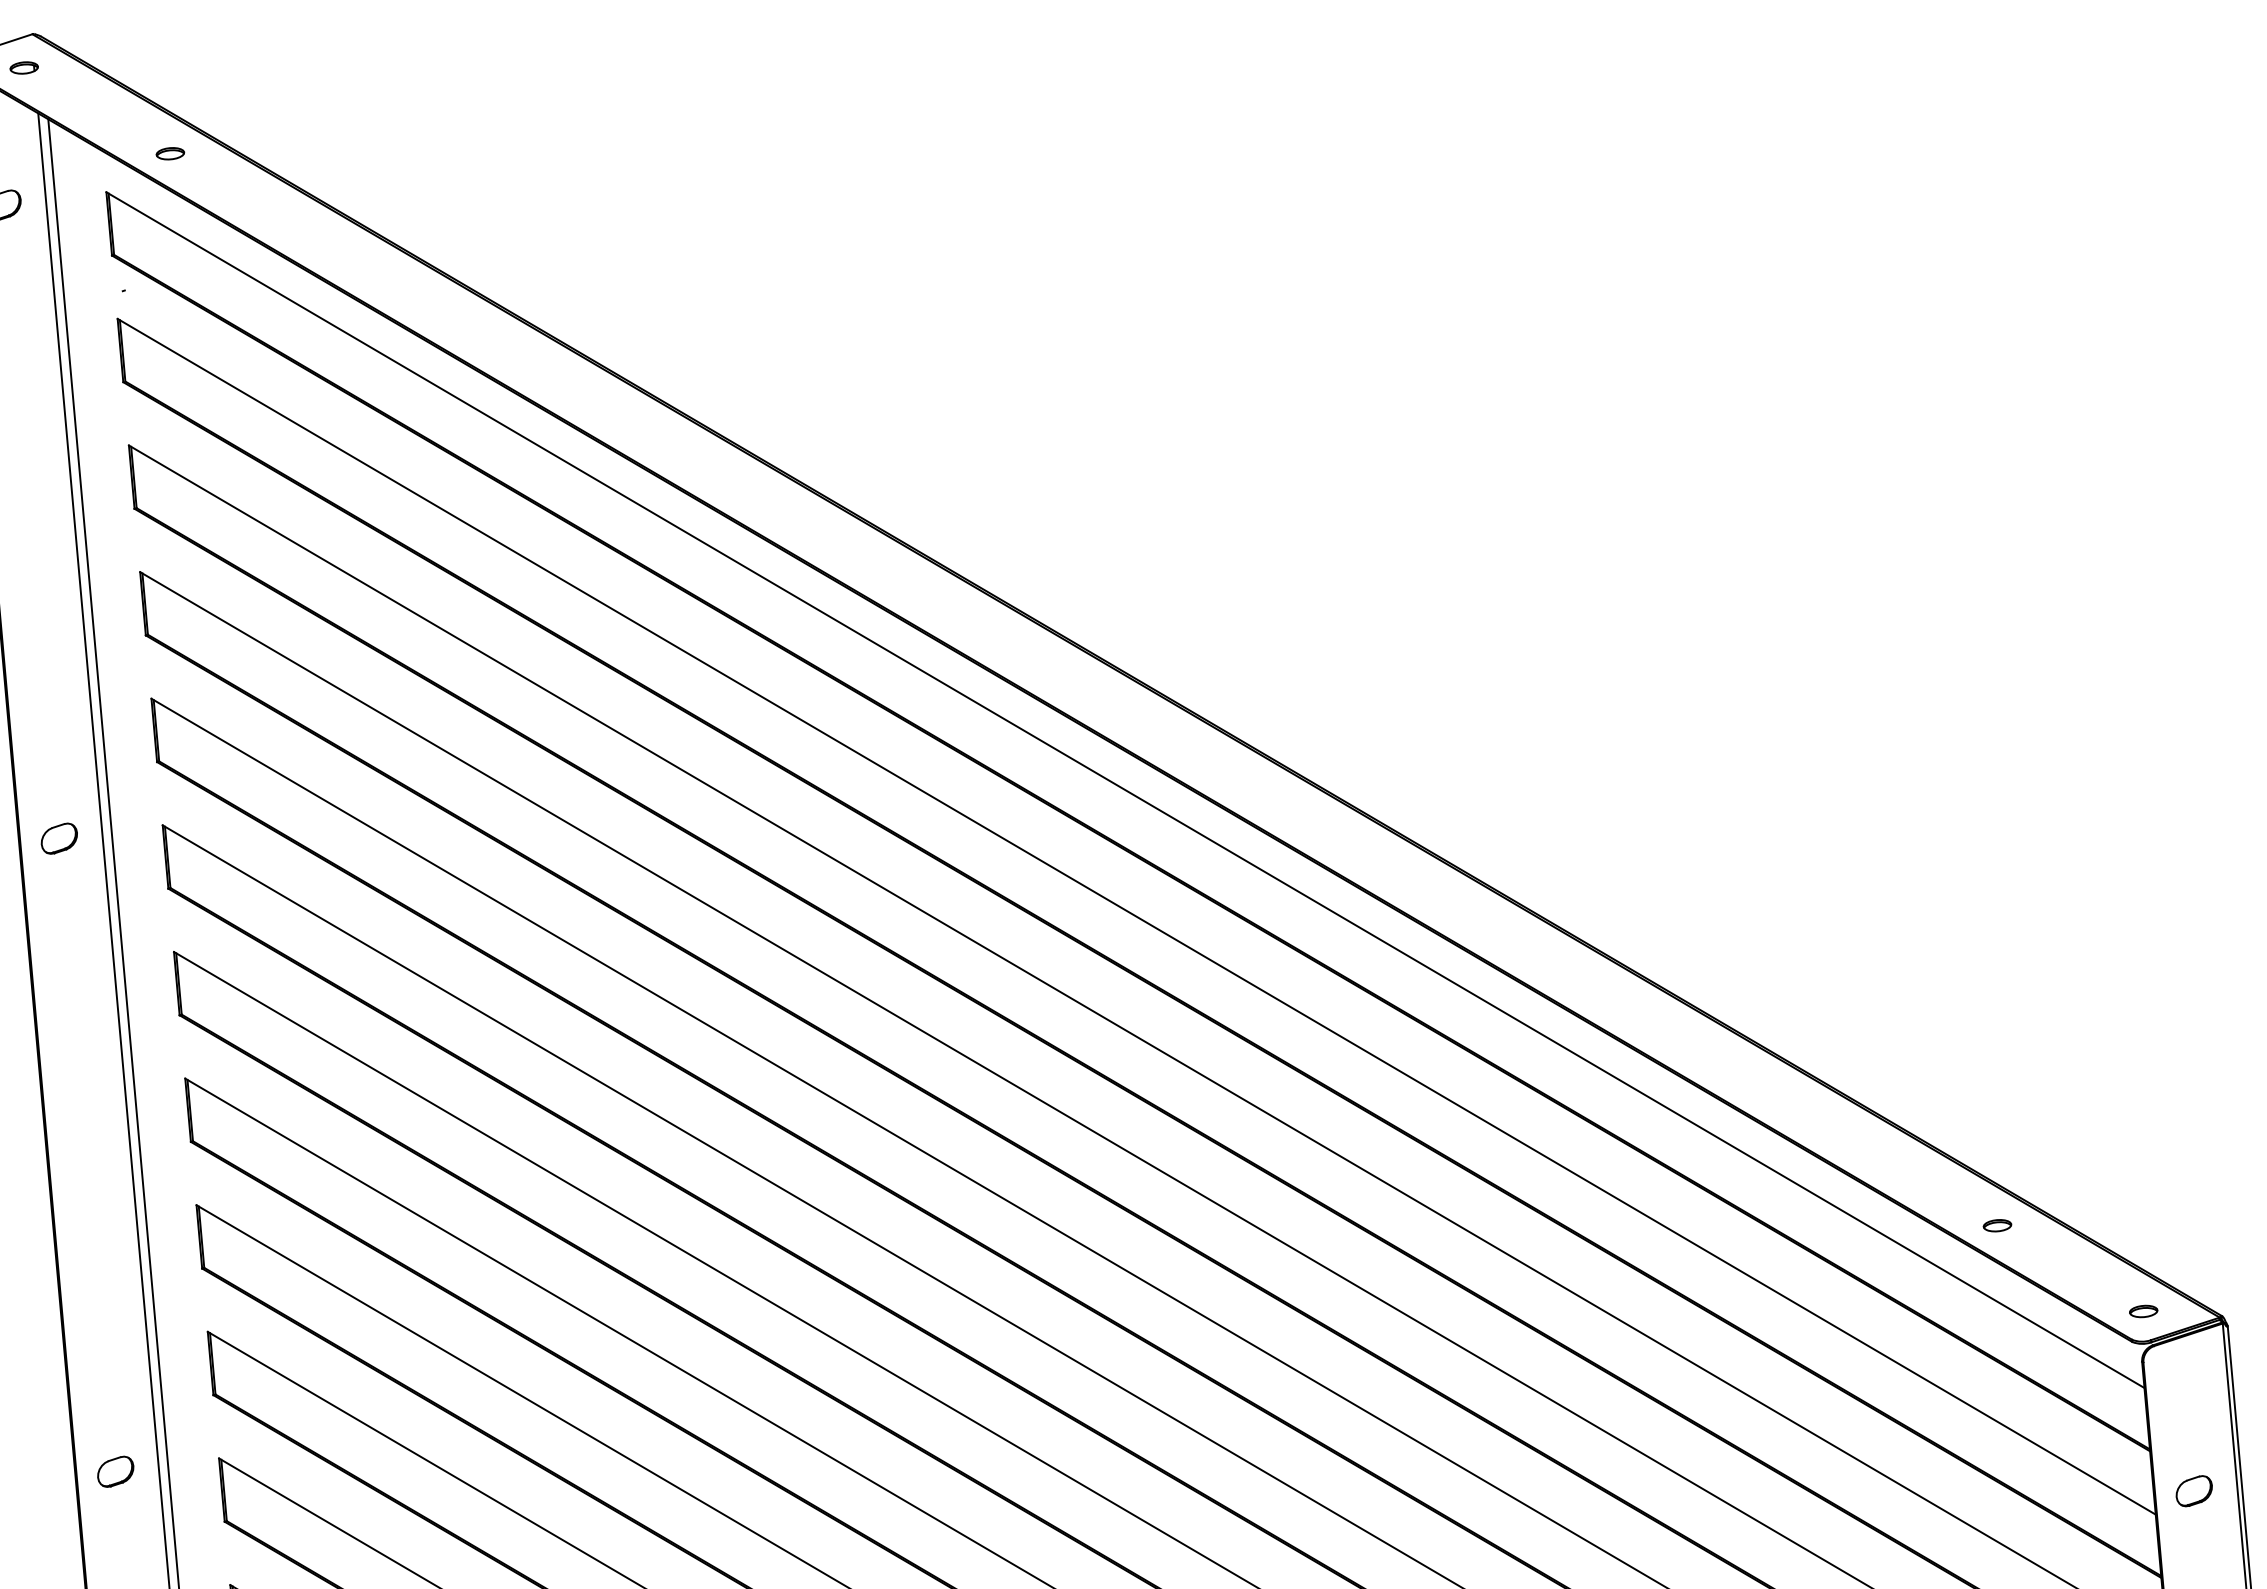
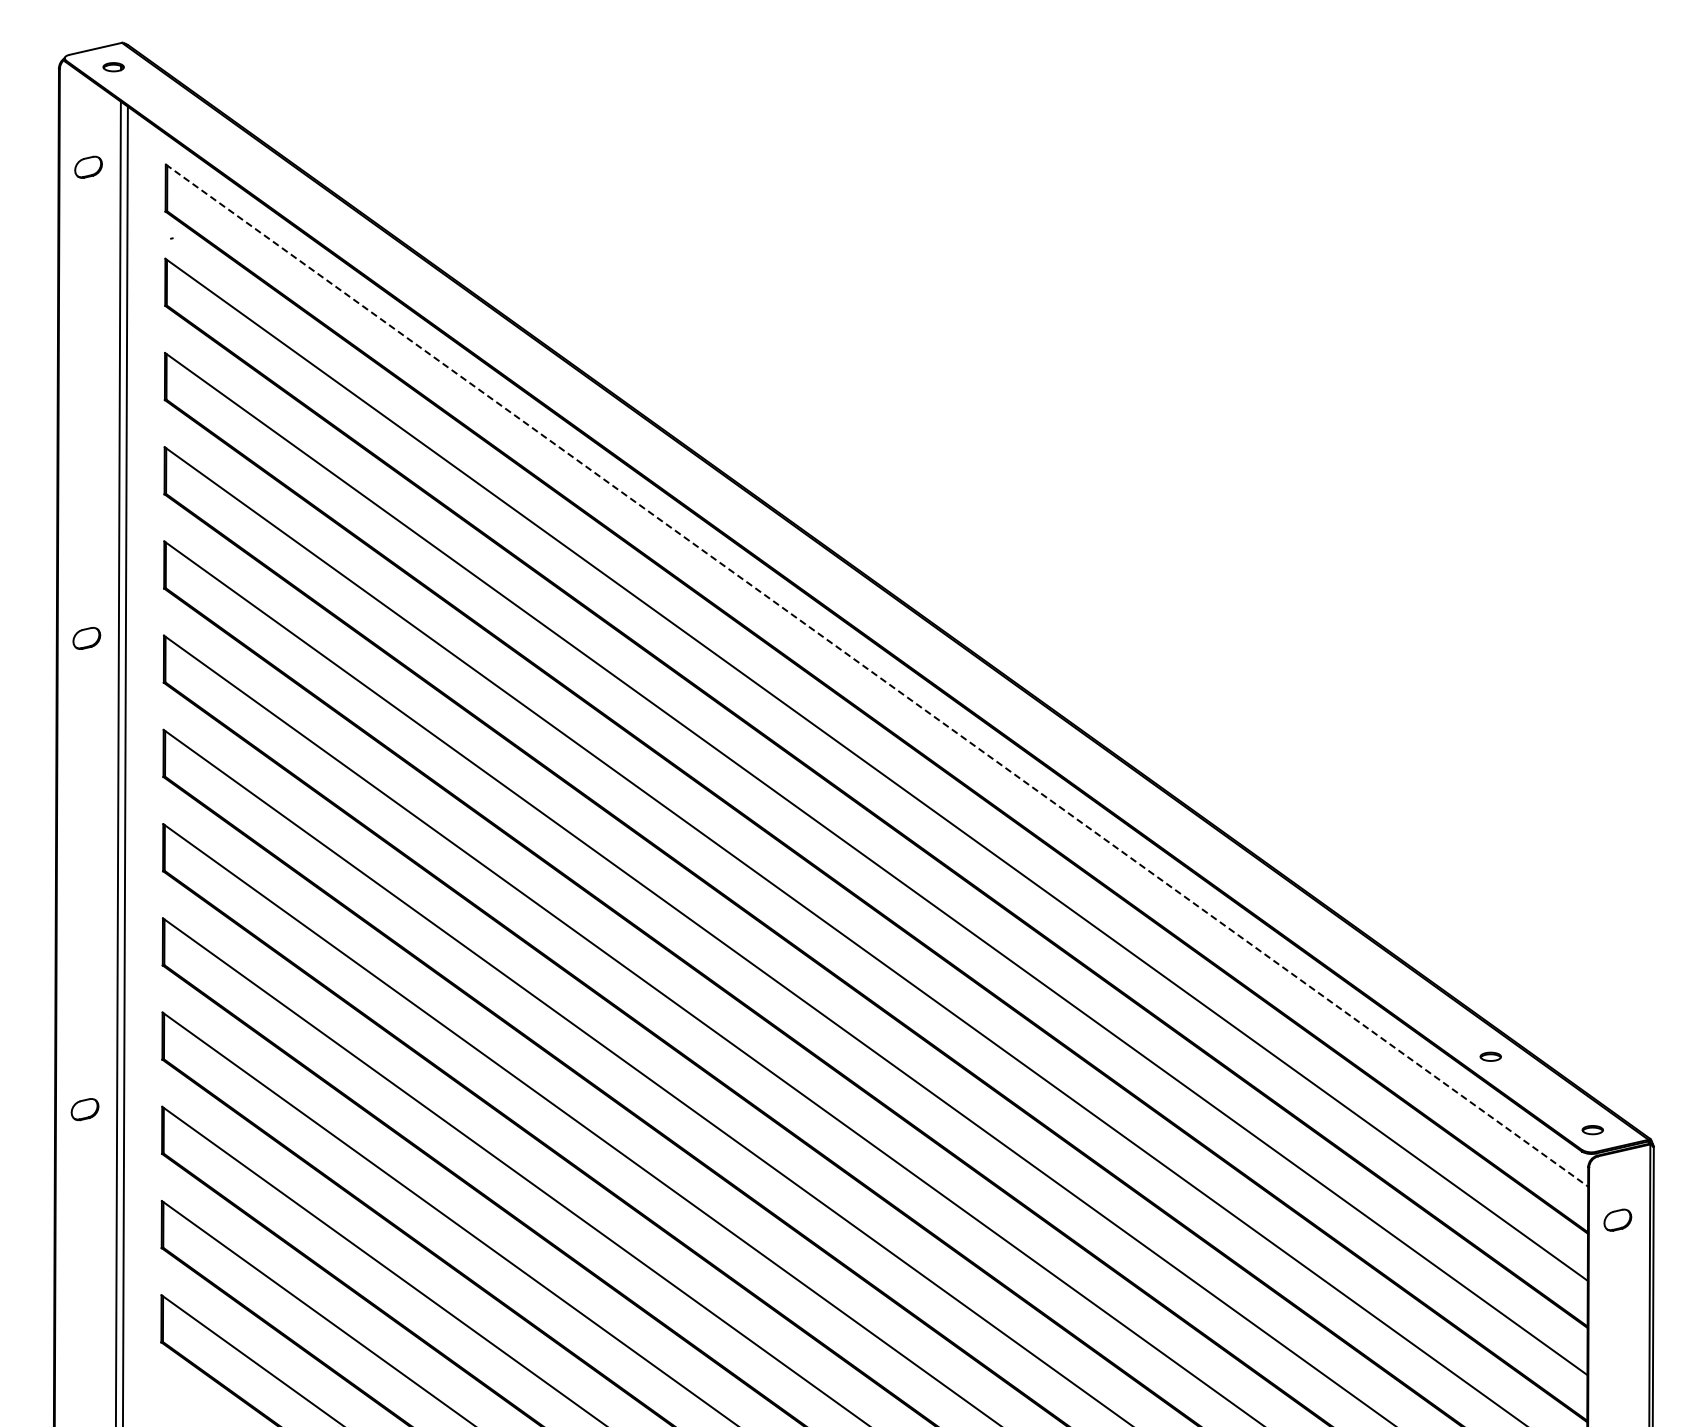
part: (170, 153) -> (215, 140), removed
line: (1124, 790) -> (876, 675), solid -> dashed
part: (2193, 1490) -> (1617, 1219), moved

